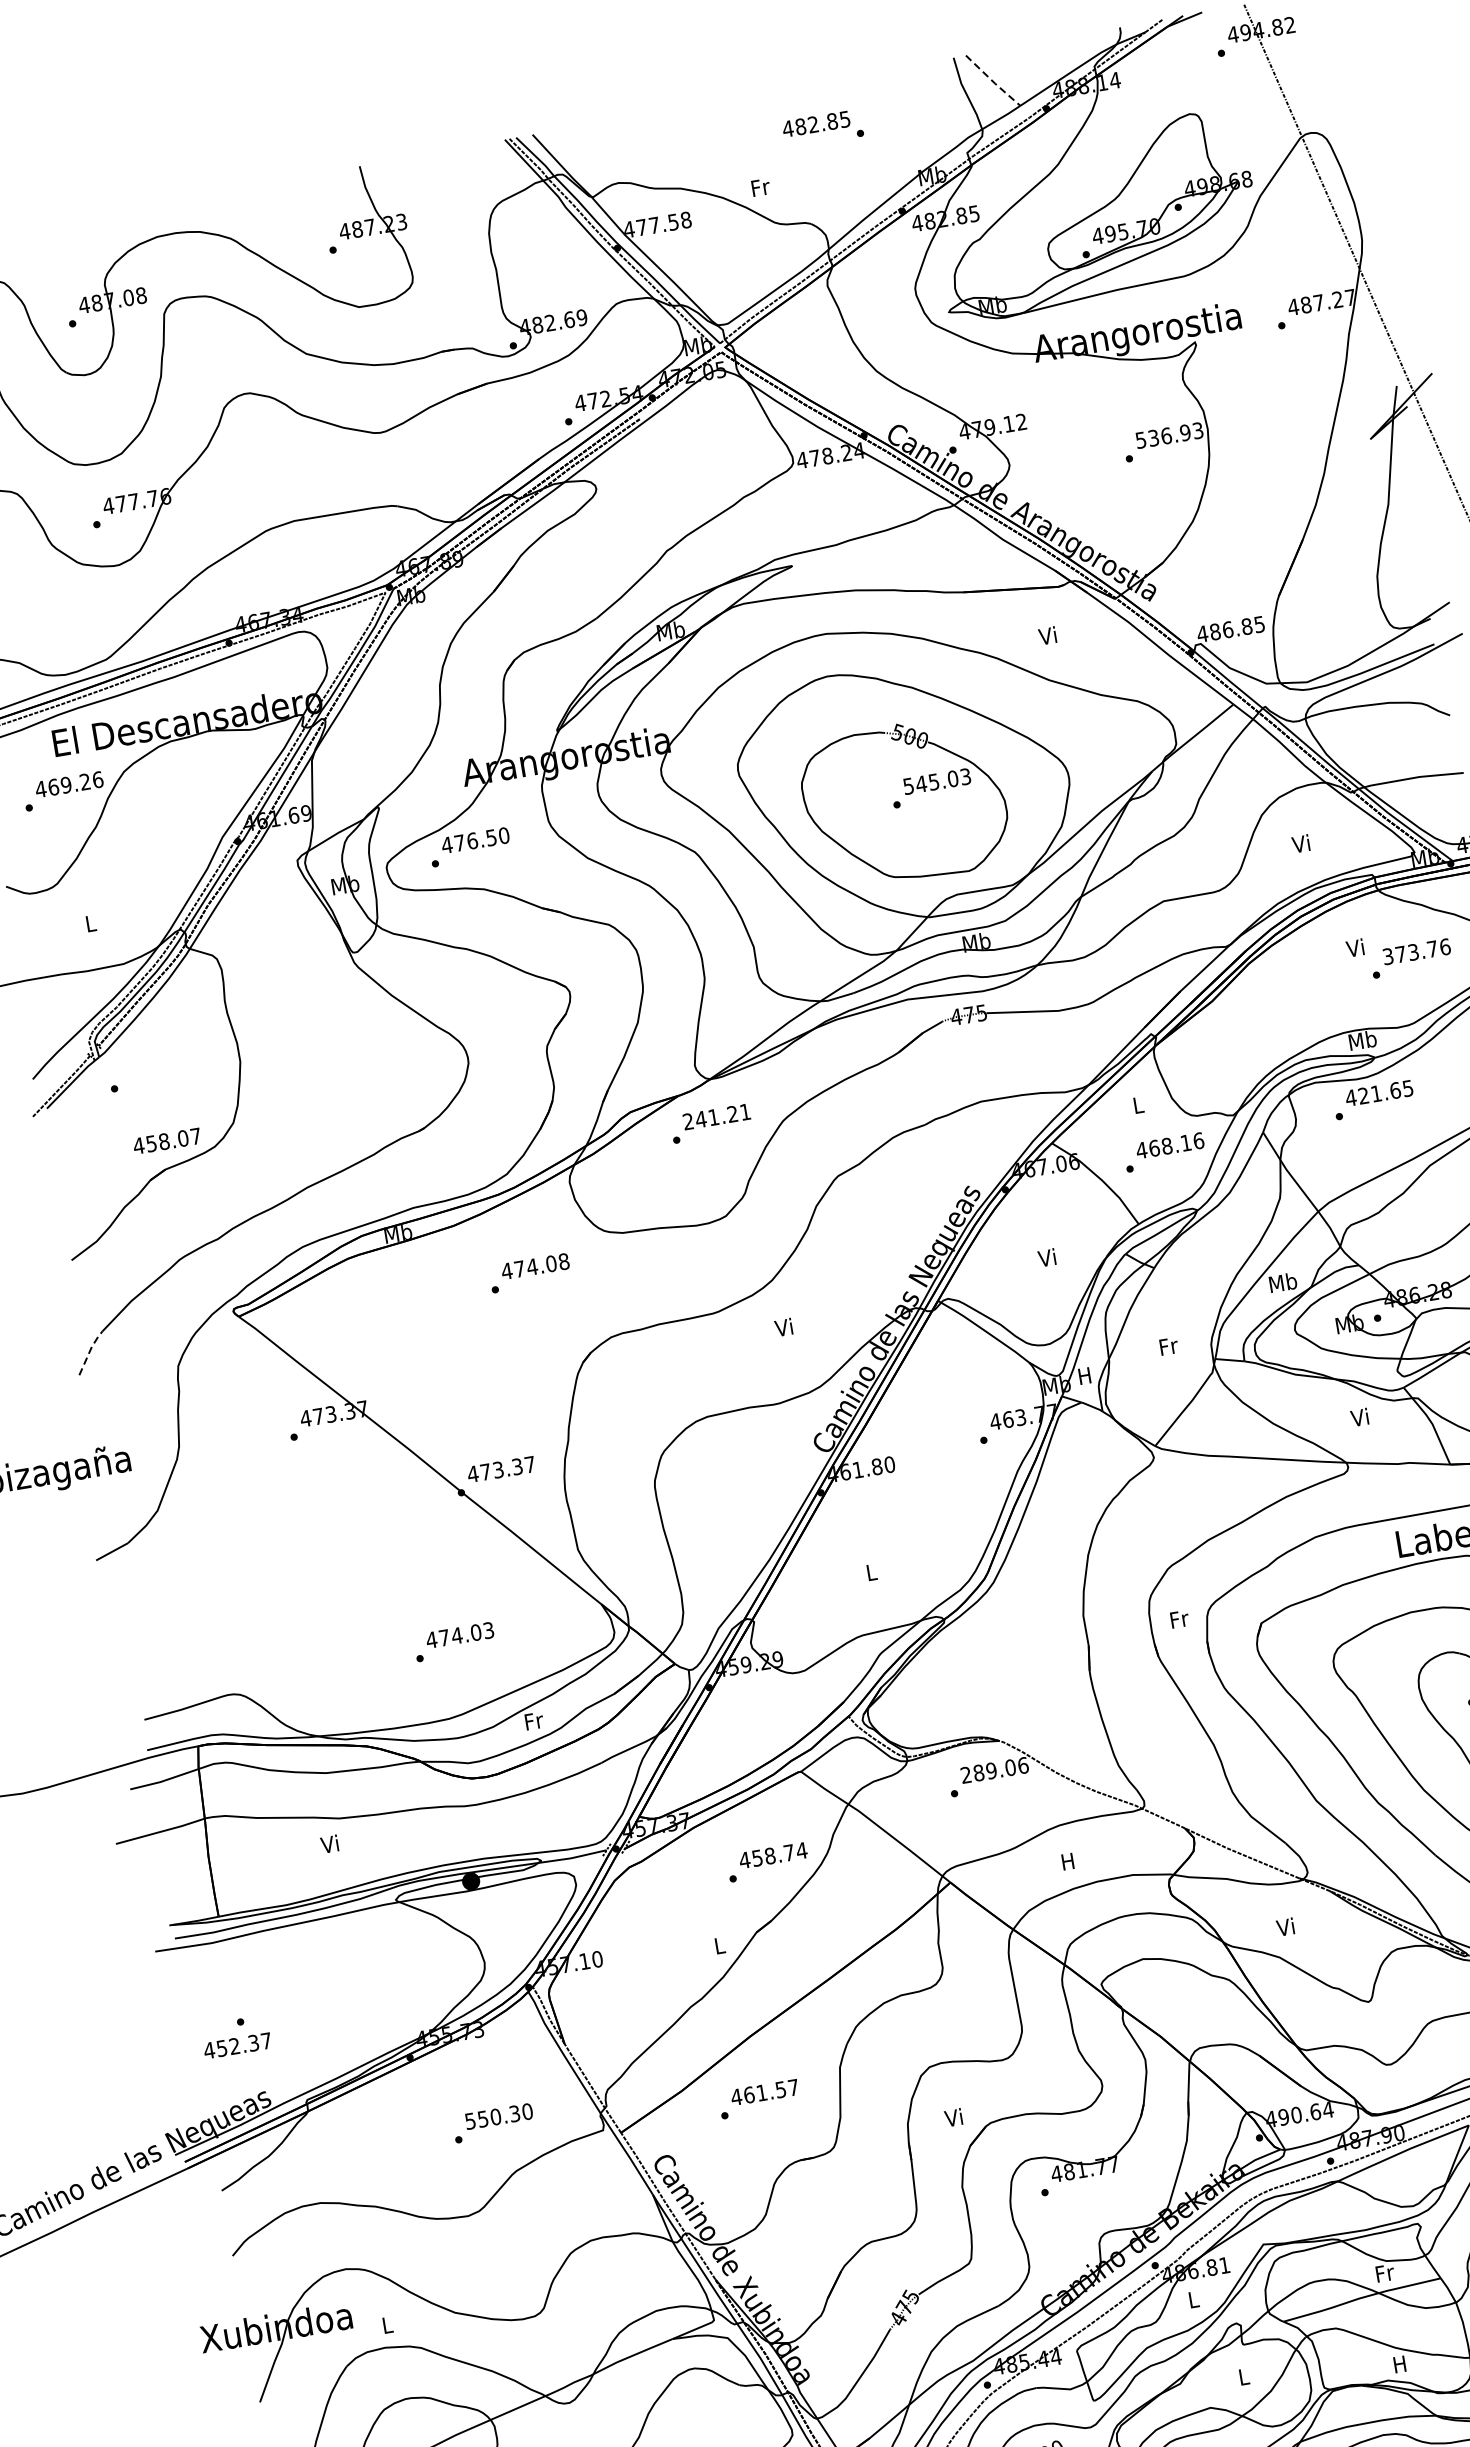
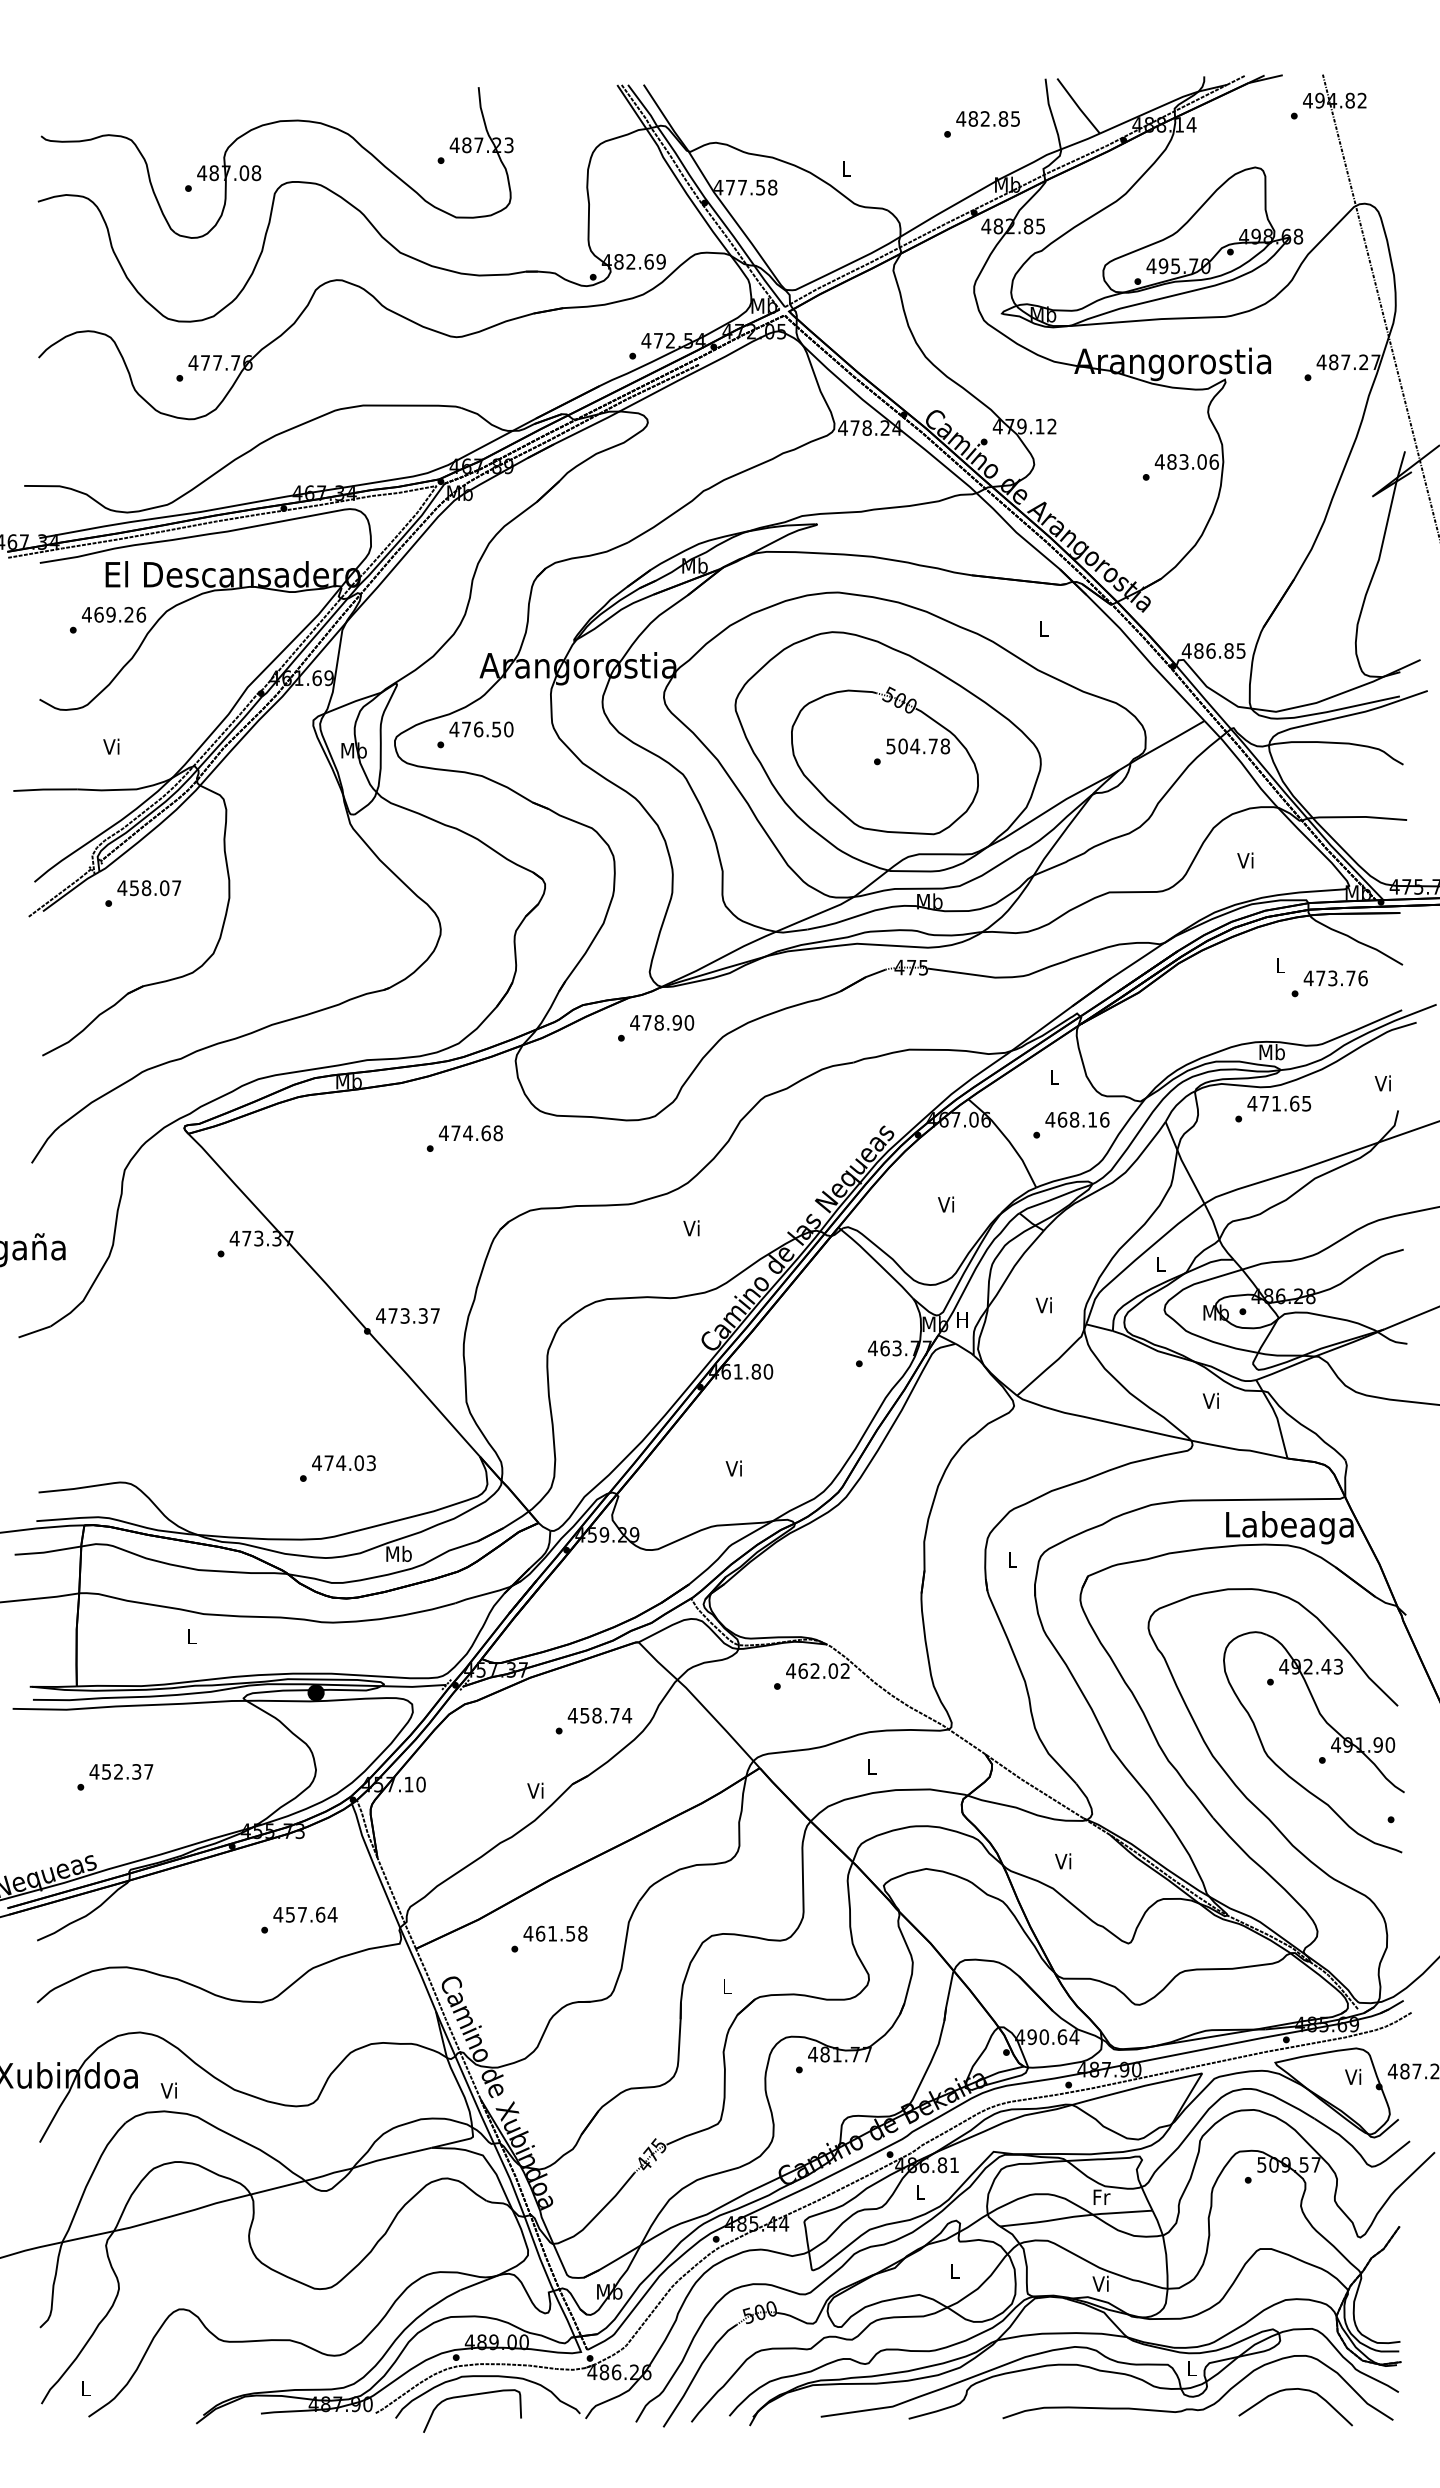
line: (993, 81) -> (1078, 106), dashed -> solid
text: (815, 123) -> (987, 118), moved
text: (760, 187) -> (846, 168), Fr -> L
text: (1168, 435) -> (1186, 461), 536.93 -> 483.06
text: (1047, 635) -> (1042, 628), Vi -> L
text: (943, 780) -> (924, 746), 545.03 -> 504.78
text: (89, 923) -> (111, 746), L -> Vi
text: (1355, 948) -> (1279, 965), Vi -> L
text: (1387, 956) -> (1308, 978), 373.76 -> 473.76
text: (1362, 1095) -> (1263, 1103), 421.65 -> 471.65
text: (717, 1116) -> (662, 1022), 241.21 -> 478.90
text: (167, 1141) -> (149, 888), moved
text: (550, 1263) -> (485, 1132), 474.08 -> 474.68
text: (1282, 1283) -> (1160, 1264), Mb -> L
text: (1168, 1346) -> (1044, 1305), Fr -> Vi
line: (90, 1350) -> (45, 1142), dashed -> solid
text: (870, 1572) -> (733, 1468), L -> Vi
text: (1179, 1618) -> (1012, 1559), Fr -> L
text: (533, 1720) -> (398, 1553), Fr -> Mb
text: (994, 1769) -> (818, 1670), 289.06 -> 462.02
text: (329, 1844) -> (190, 1636), Vi -> L
text: (1067, 1861) -> (871, 1766), H -> L
text: (718, 1945) -> (535, 1790), L -> Vi
text: (237, 2045) -> (121, 1771), moved
text: (793, 2087) -> (582, 1933), 461.57 -> 461.58
text: (498, 2116) -> (305, 1914), 550.30 -> 457.64
text: (953, 2117) -> (726, 1986), Vi -> L
text: (385, 2325) -> (168, 2090), L -> Vi
text: (1398, 2364) -> (1100, 2283), H -> Vi

